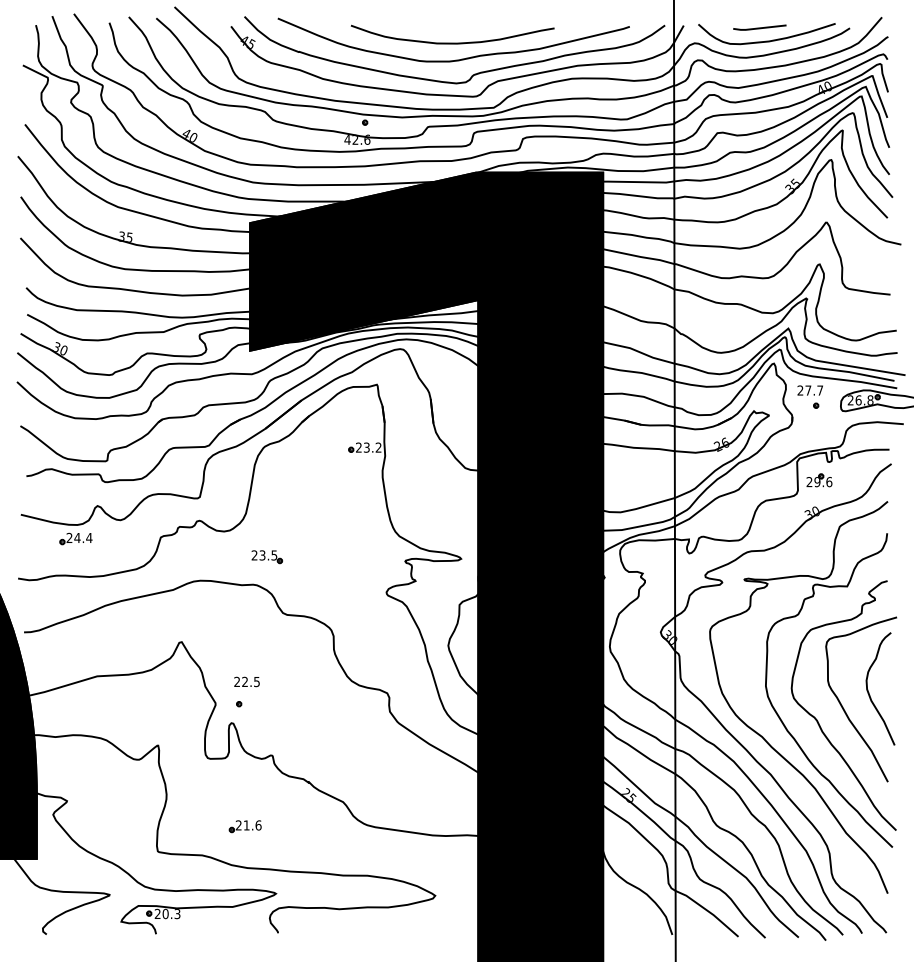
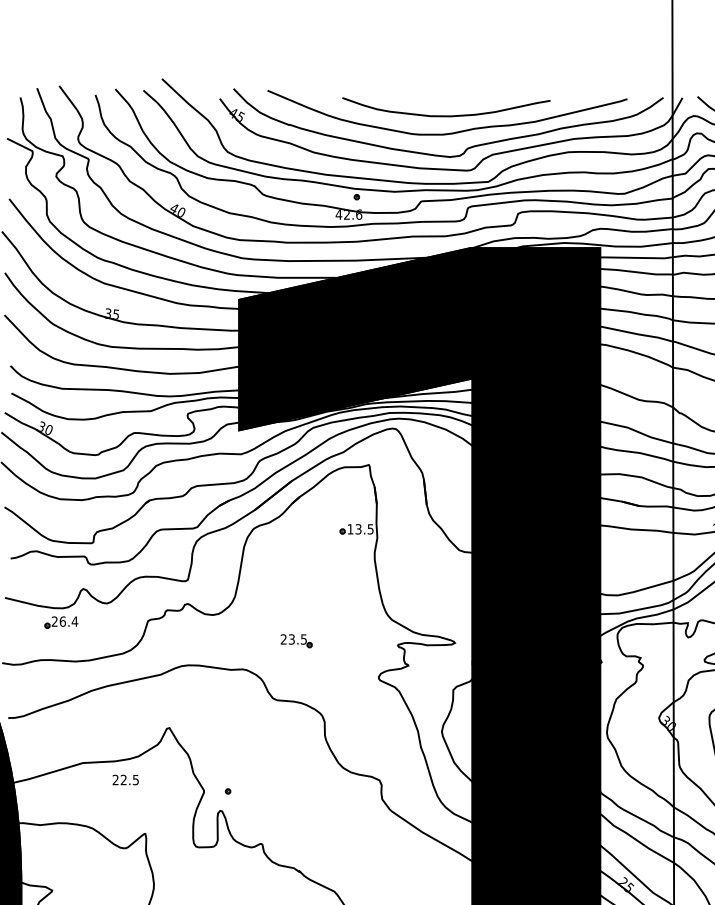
text: (368, 447) -> (360, 529), 23.2 -> 13.5
text: (77, 537) -> (62, 621), 24.4 -> 26.4
part: (266, 557) -> (295, 641), moved
text: (246, 681) -> (125, 779), moved

